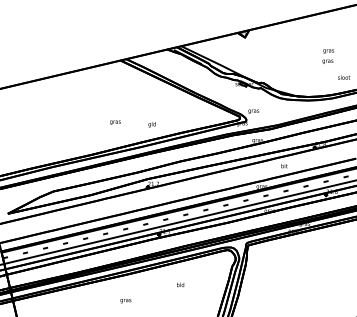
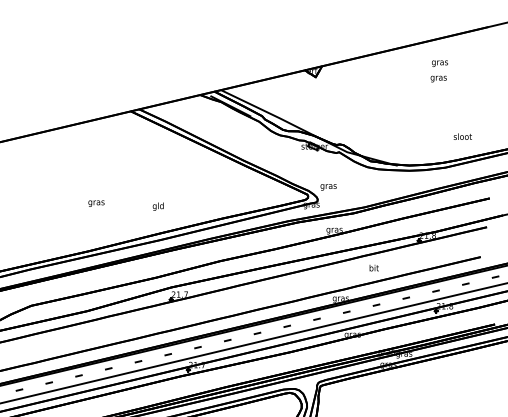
text: (328, 56) -> (439, 71), moved
text: (115, 122) -> (96, 203), moved
text: (151, 124) -> (157, 206), moved

